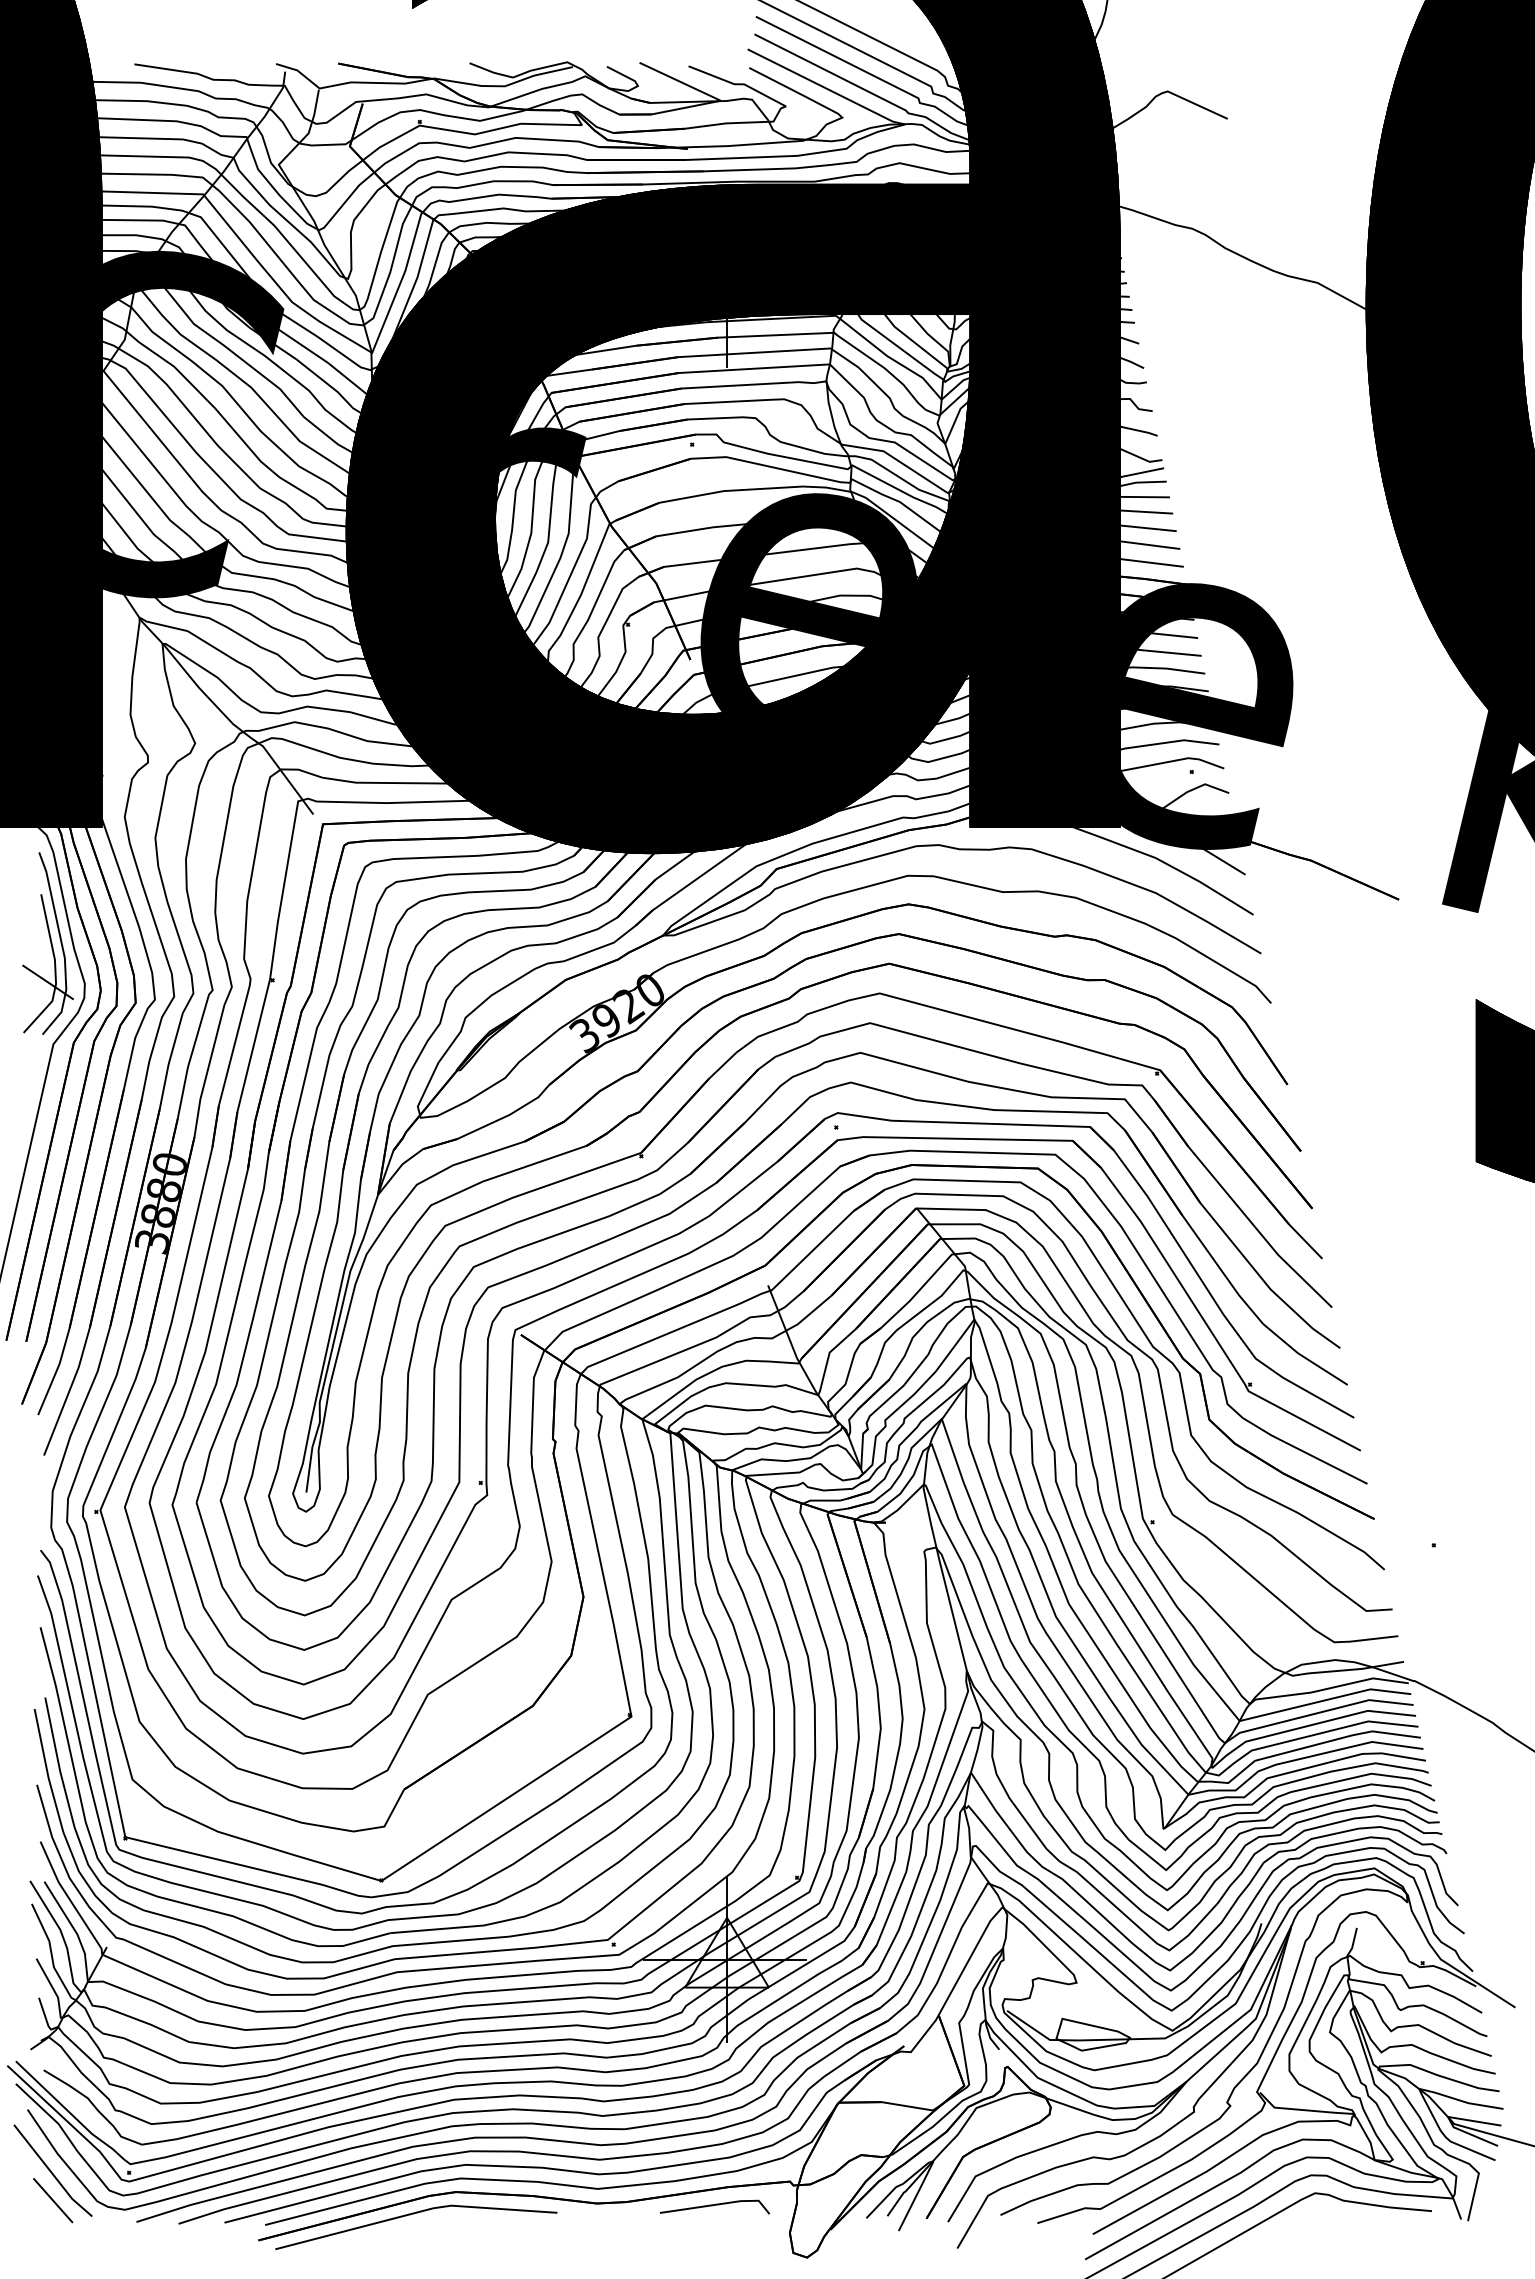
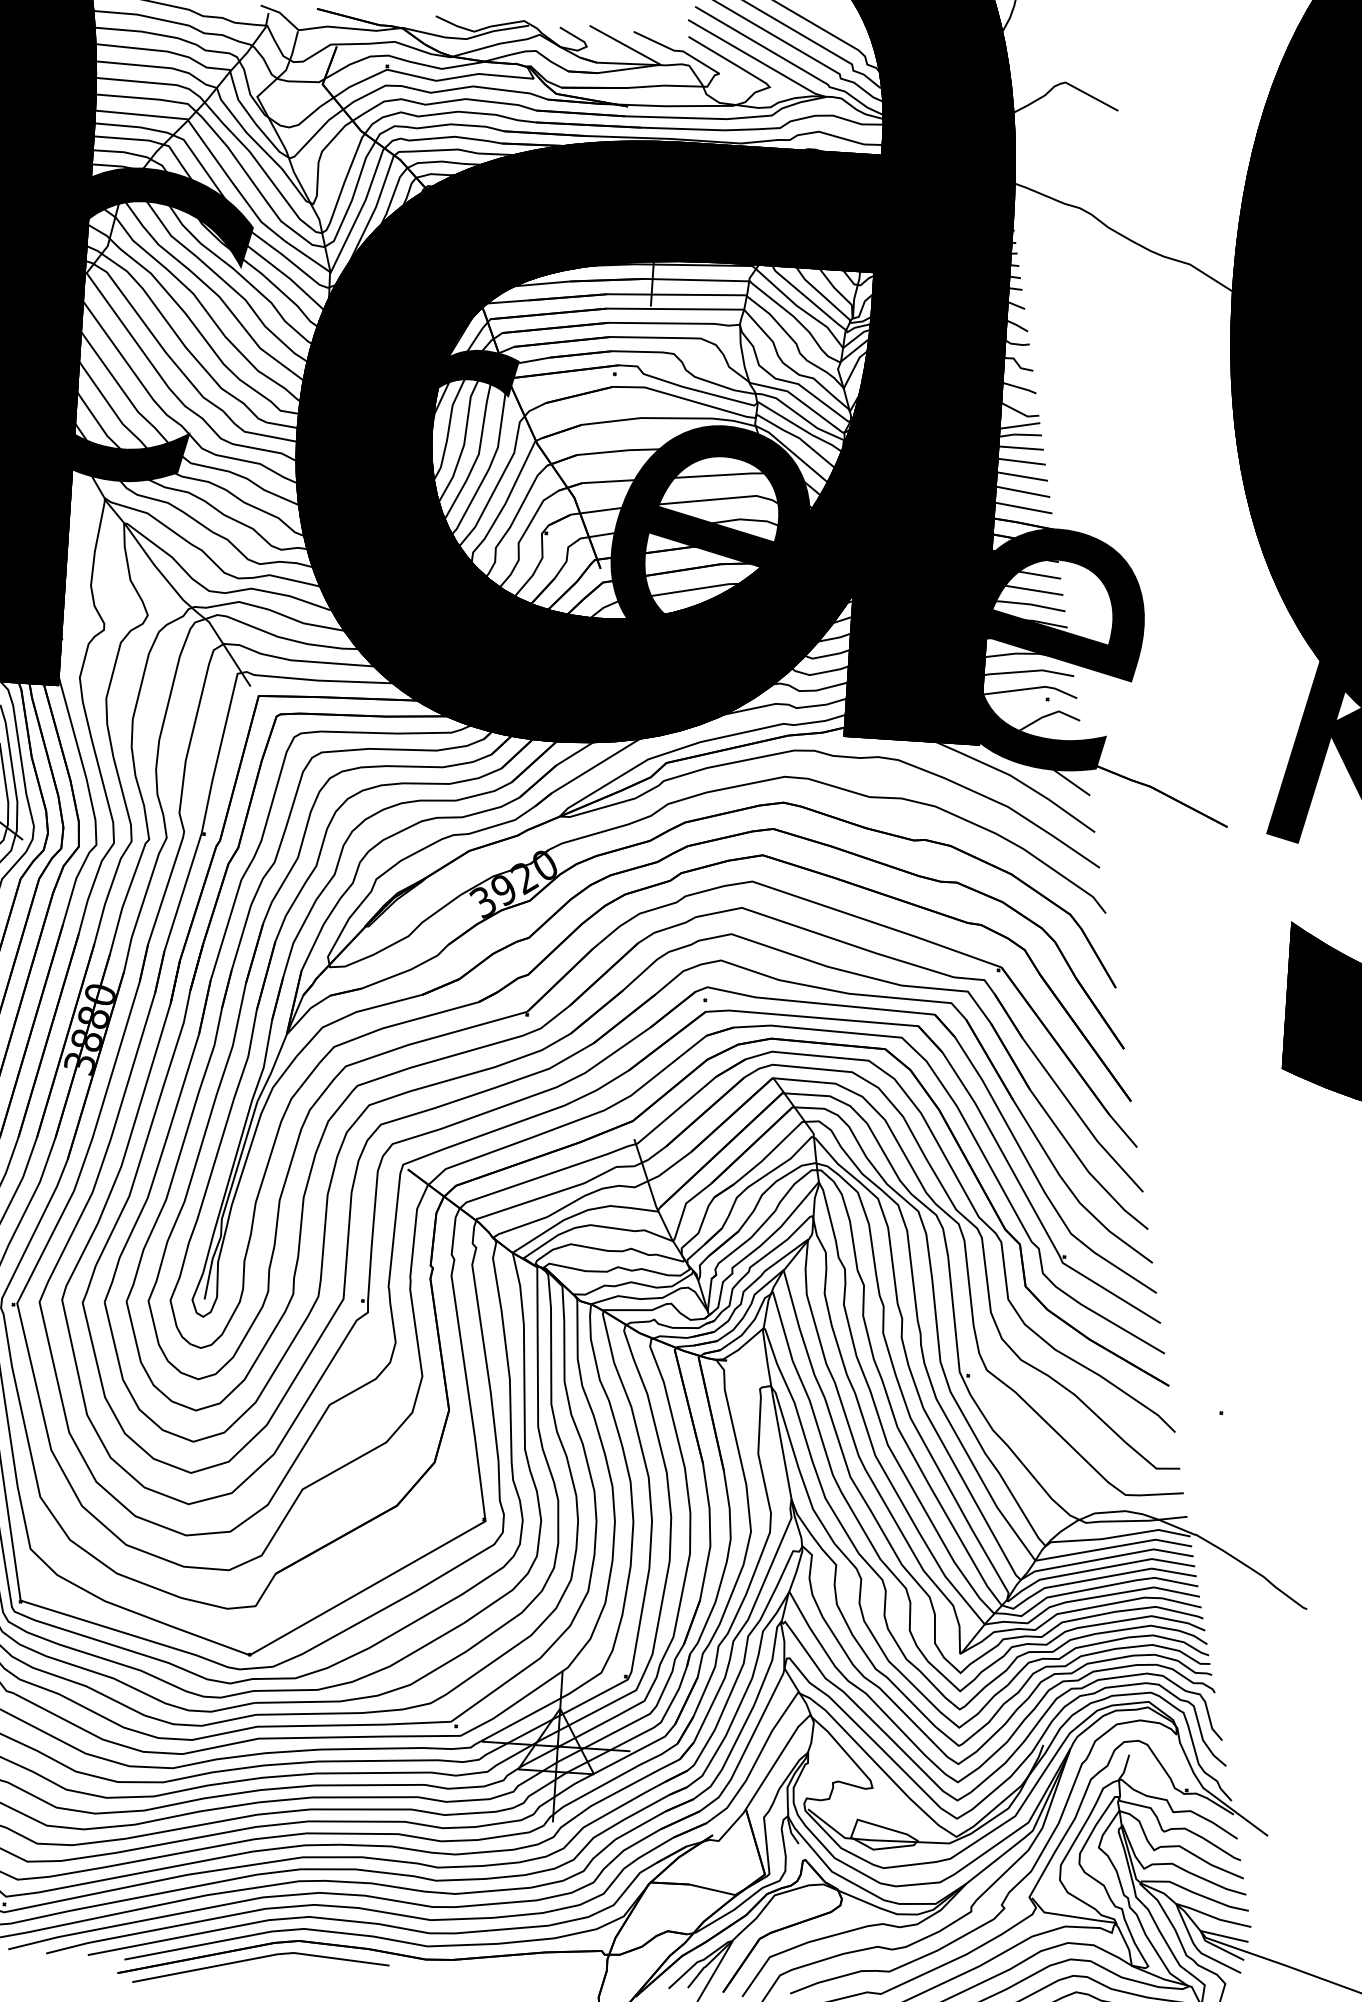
line: (715, 2205) -> (532, 1968), removed

